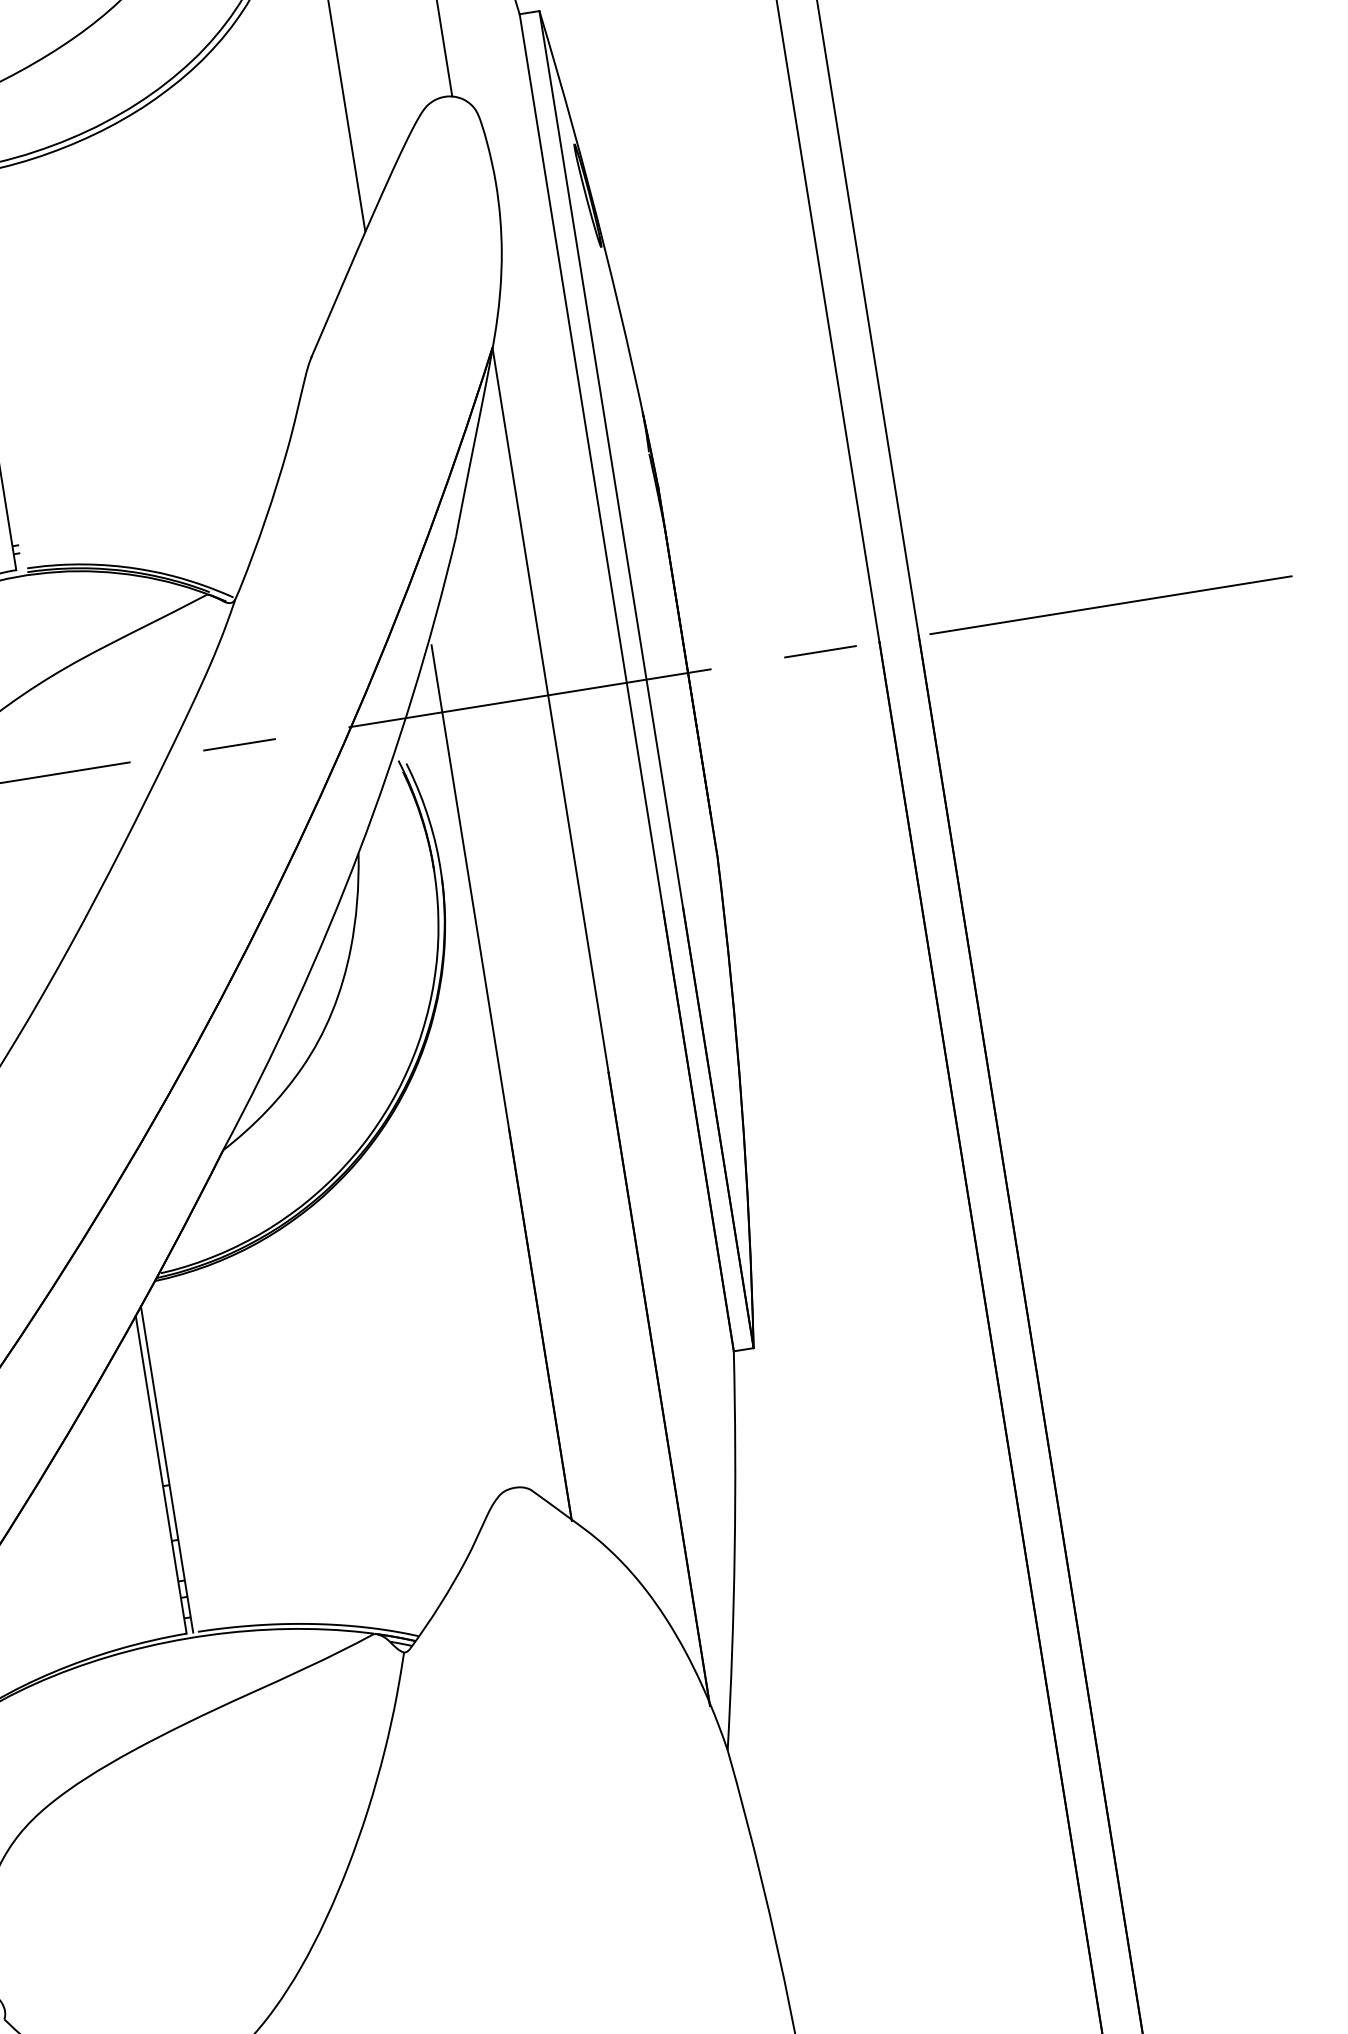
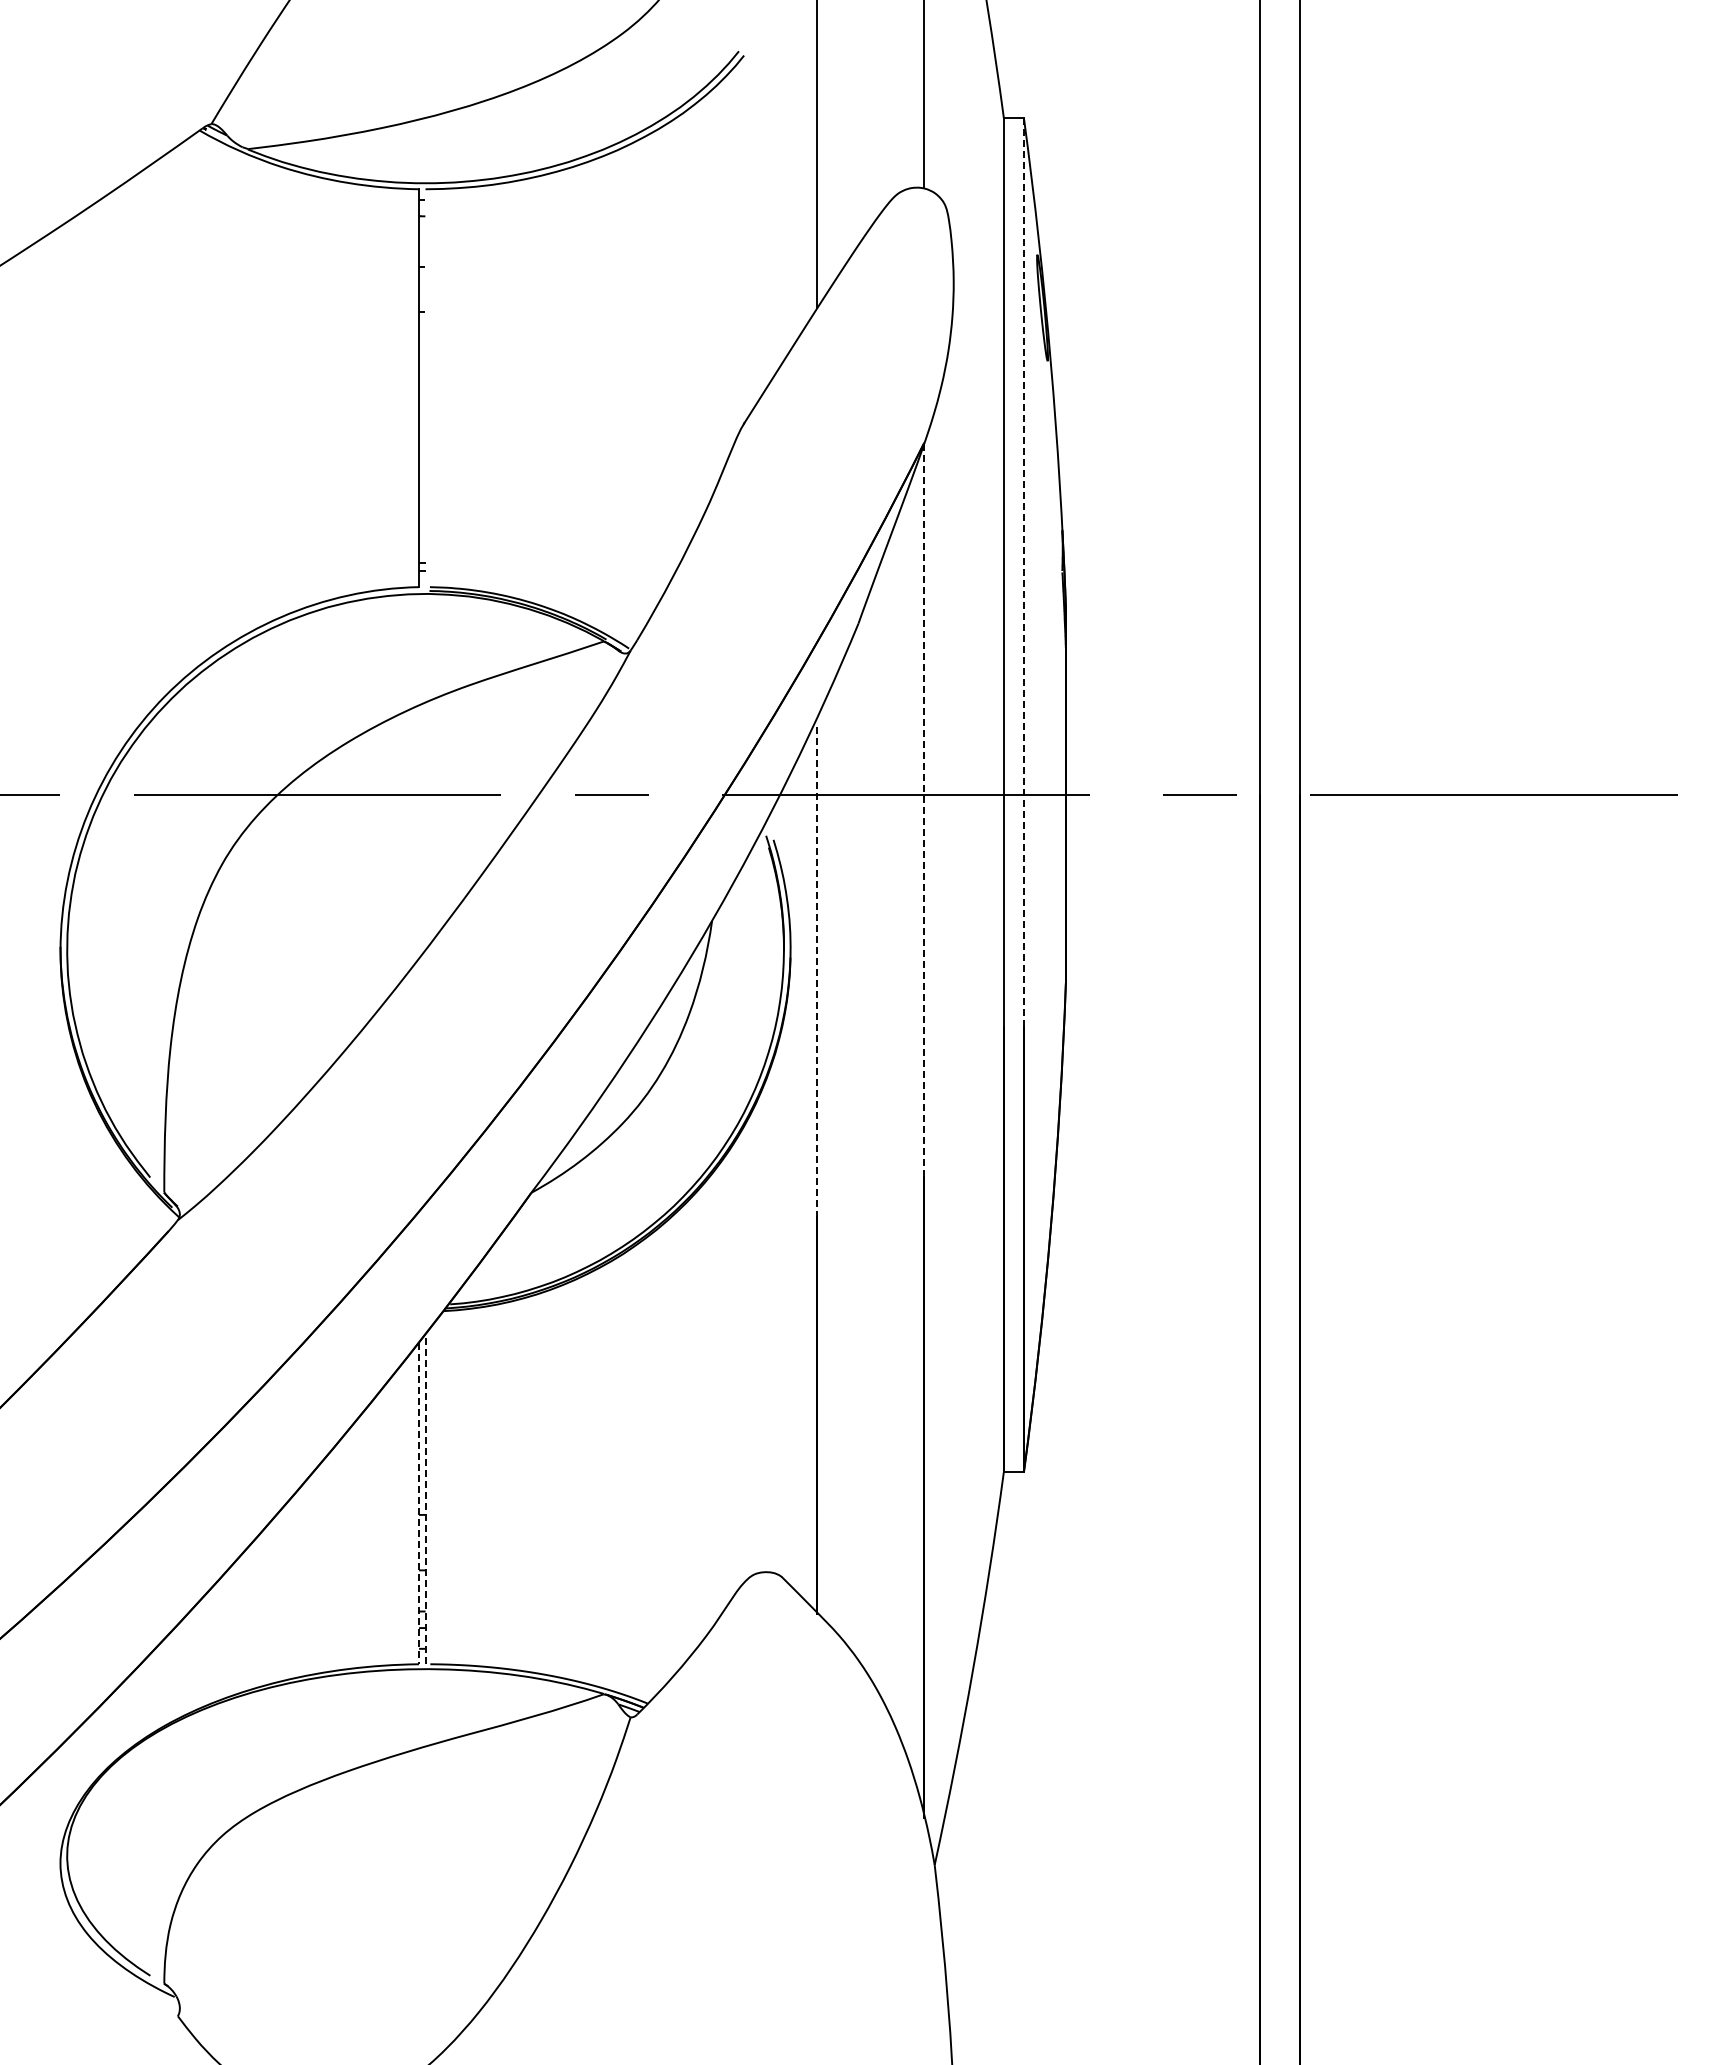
line: (610, 459) -> (1023, 571), solid -> dashed
line: (550, 709) -> (924, 809), solid -> dashed
line: (470, 887) -> (817, 972), solid -> dashed
line: (166, 1468) -> (425, 1498), solid -> dashed
line: (160, 1474) -> (418, 1503), solid -> dashed

